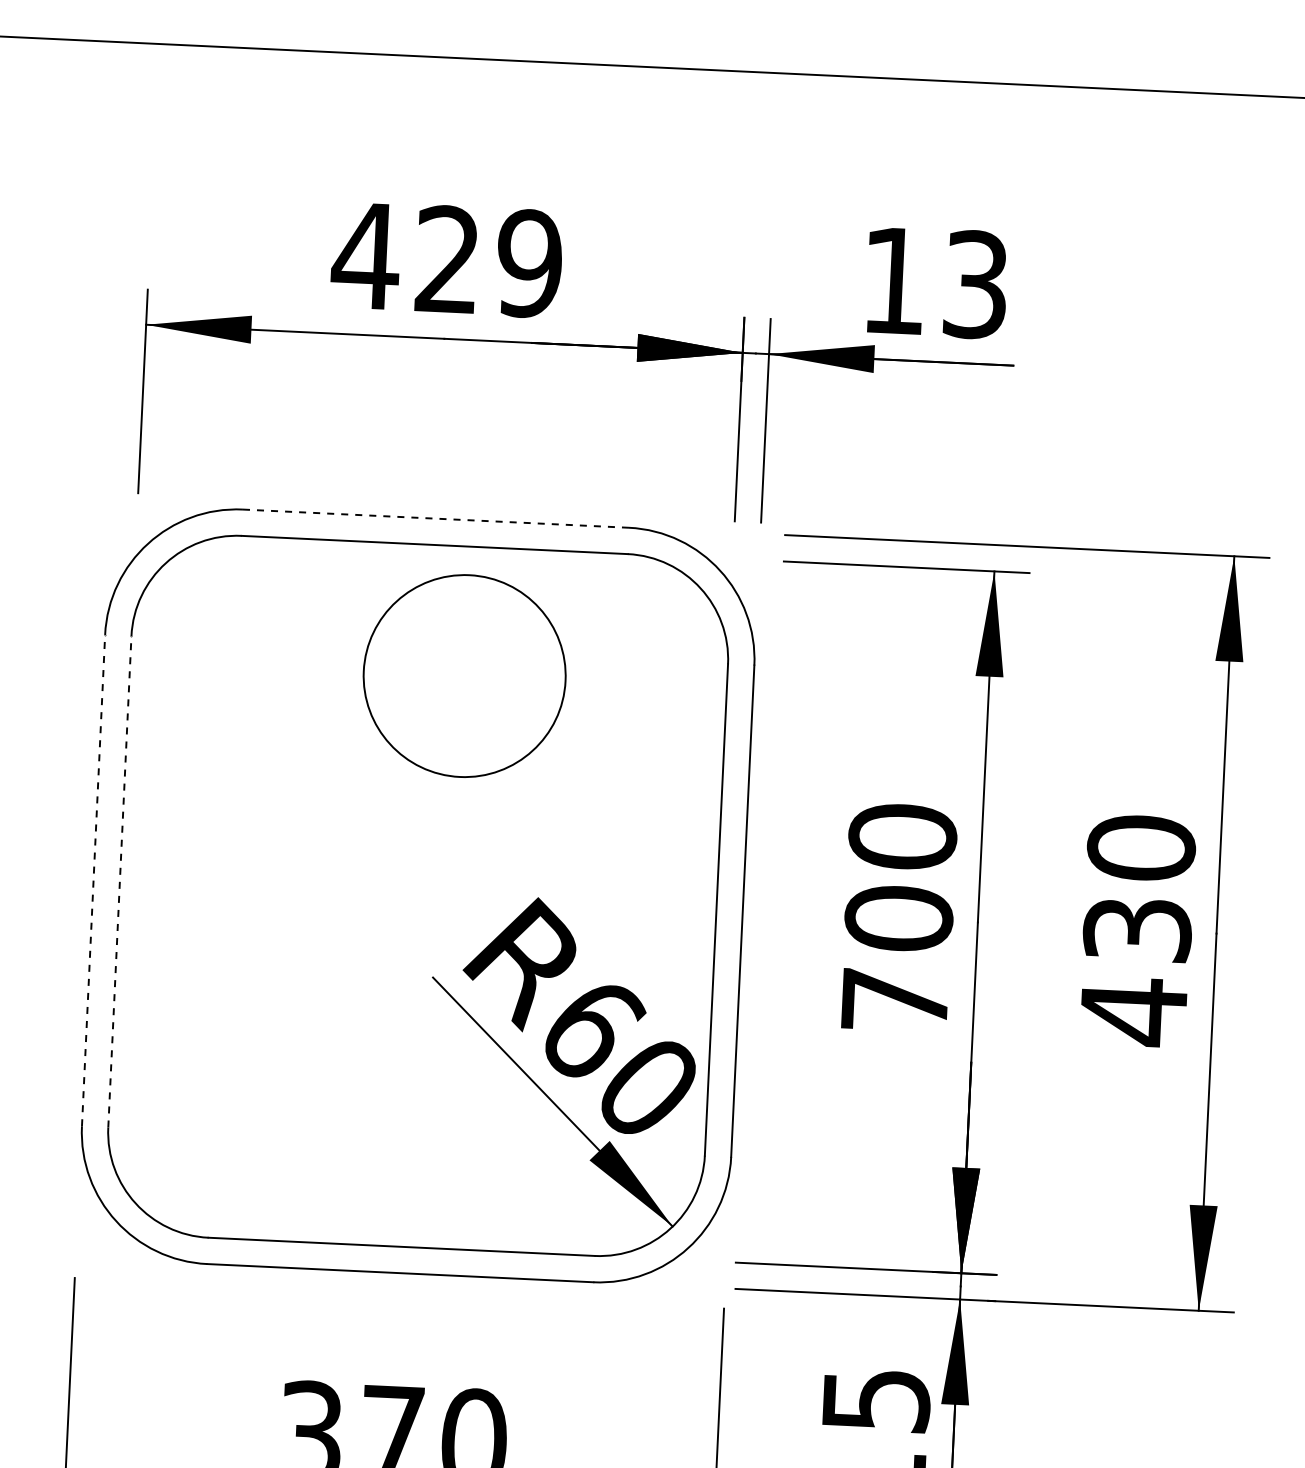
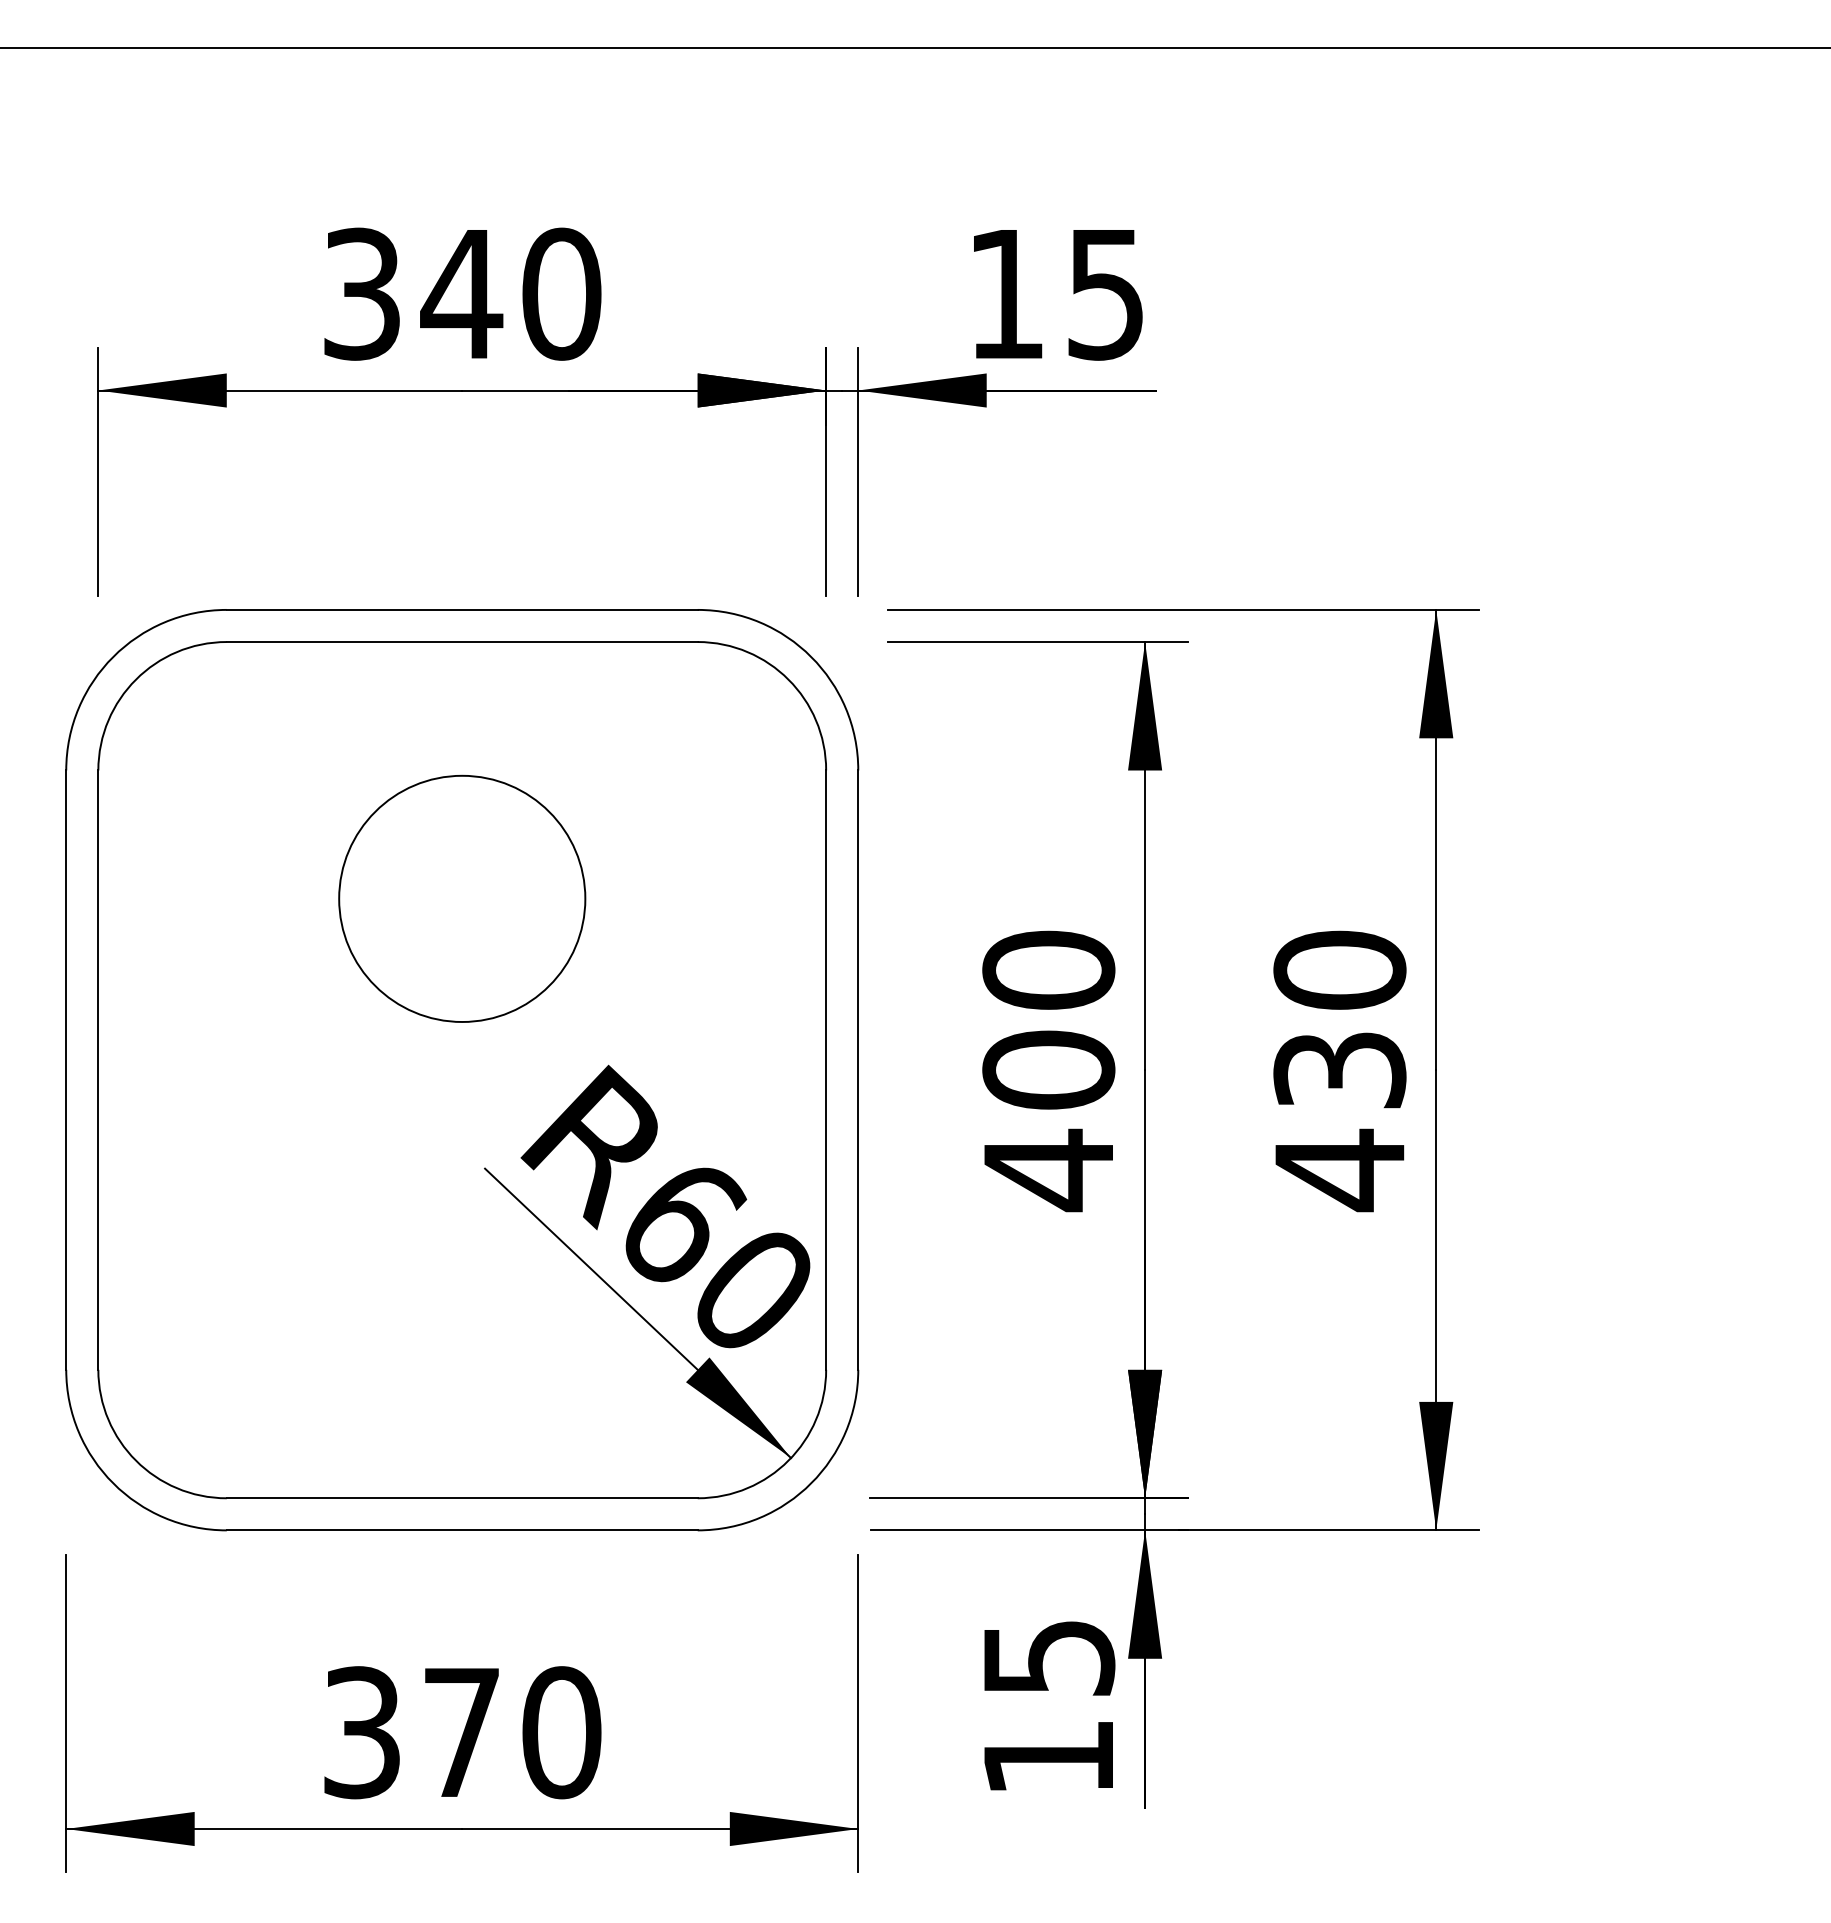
text: (446, 259) -> (460, 293), 429 -> 340
text: (975, 284) -> (1105, 293), 13 -> 15
line: (436, 518) -> (462, 609), dashed -> solid
circle: (464, 675) -> (462, 898), moved
line: (93, 880) -> (66, 1070), dashed -> solid
line: (119, 882) -> (98, 1070), dashed -> solid
text: (894, 1000) -> (1048, 1170), 700 -> 400

